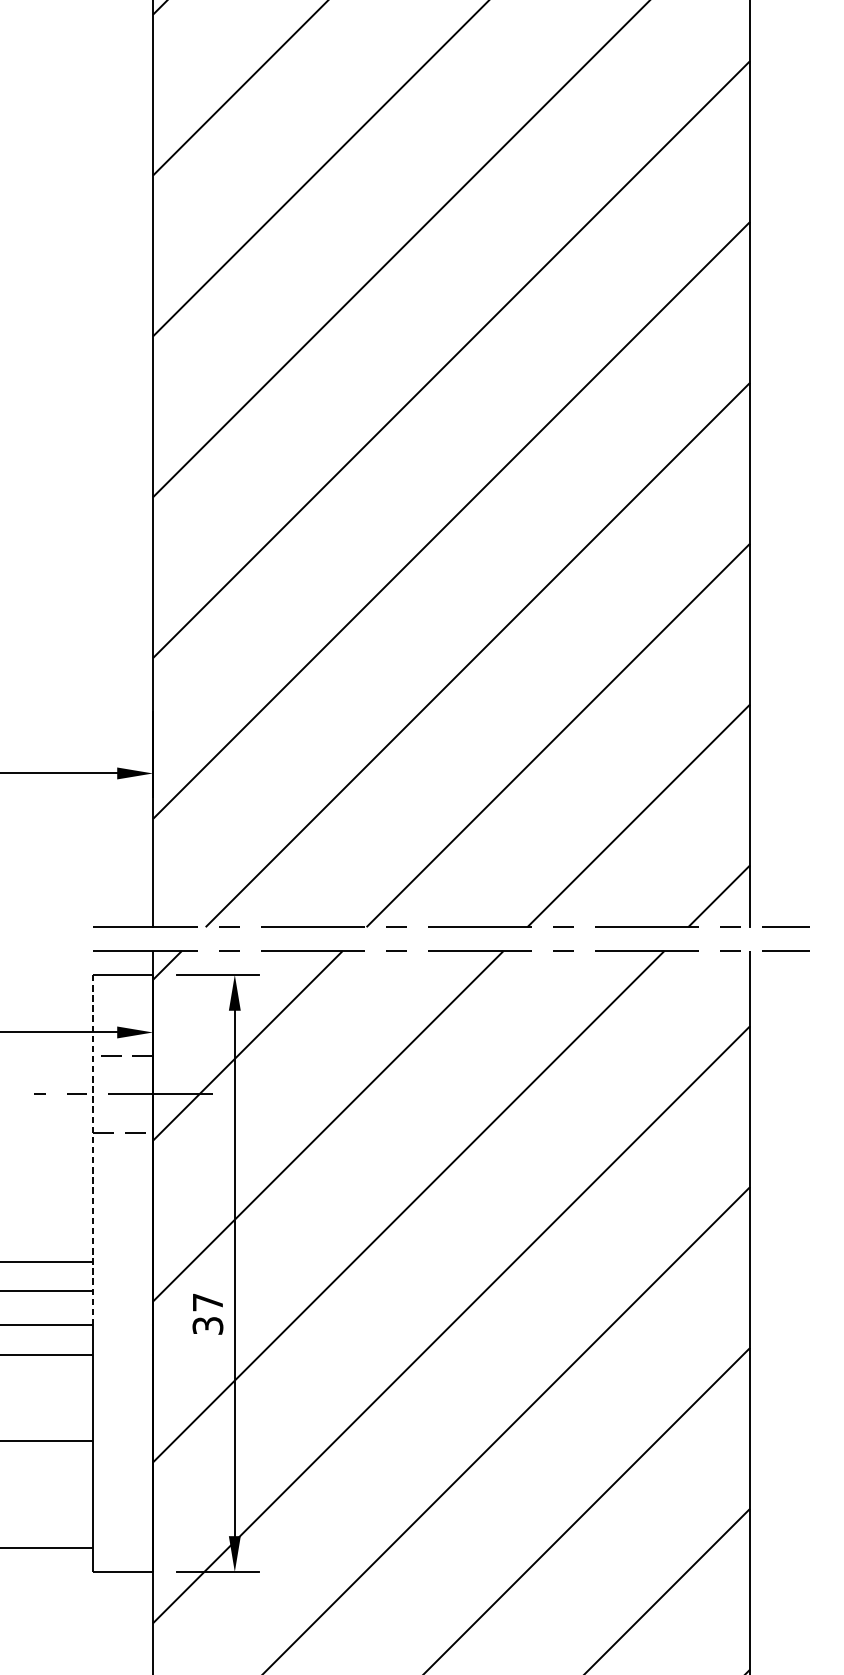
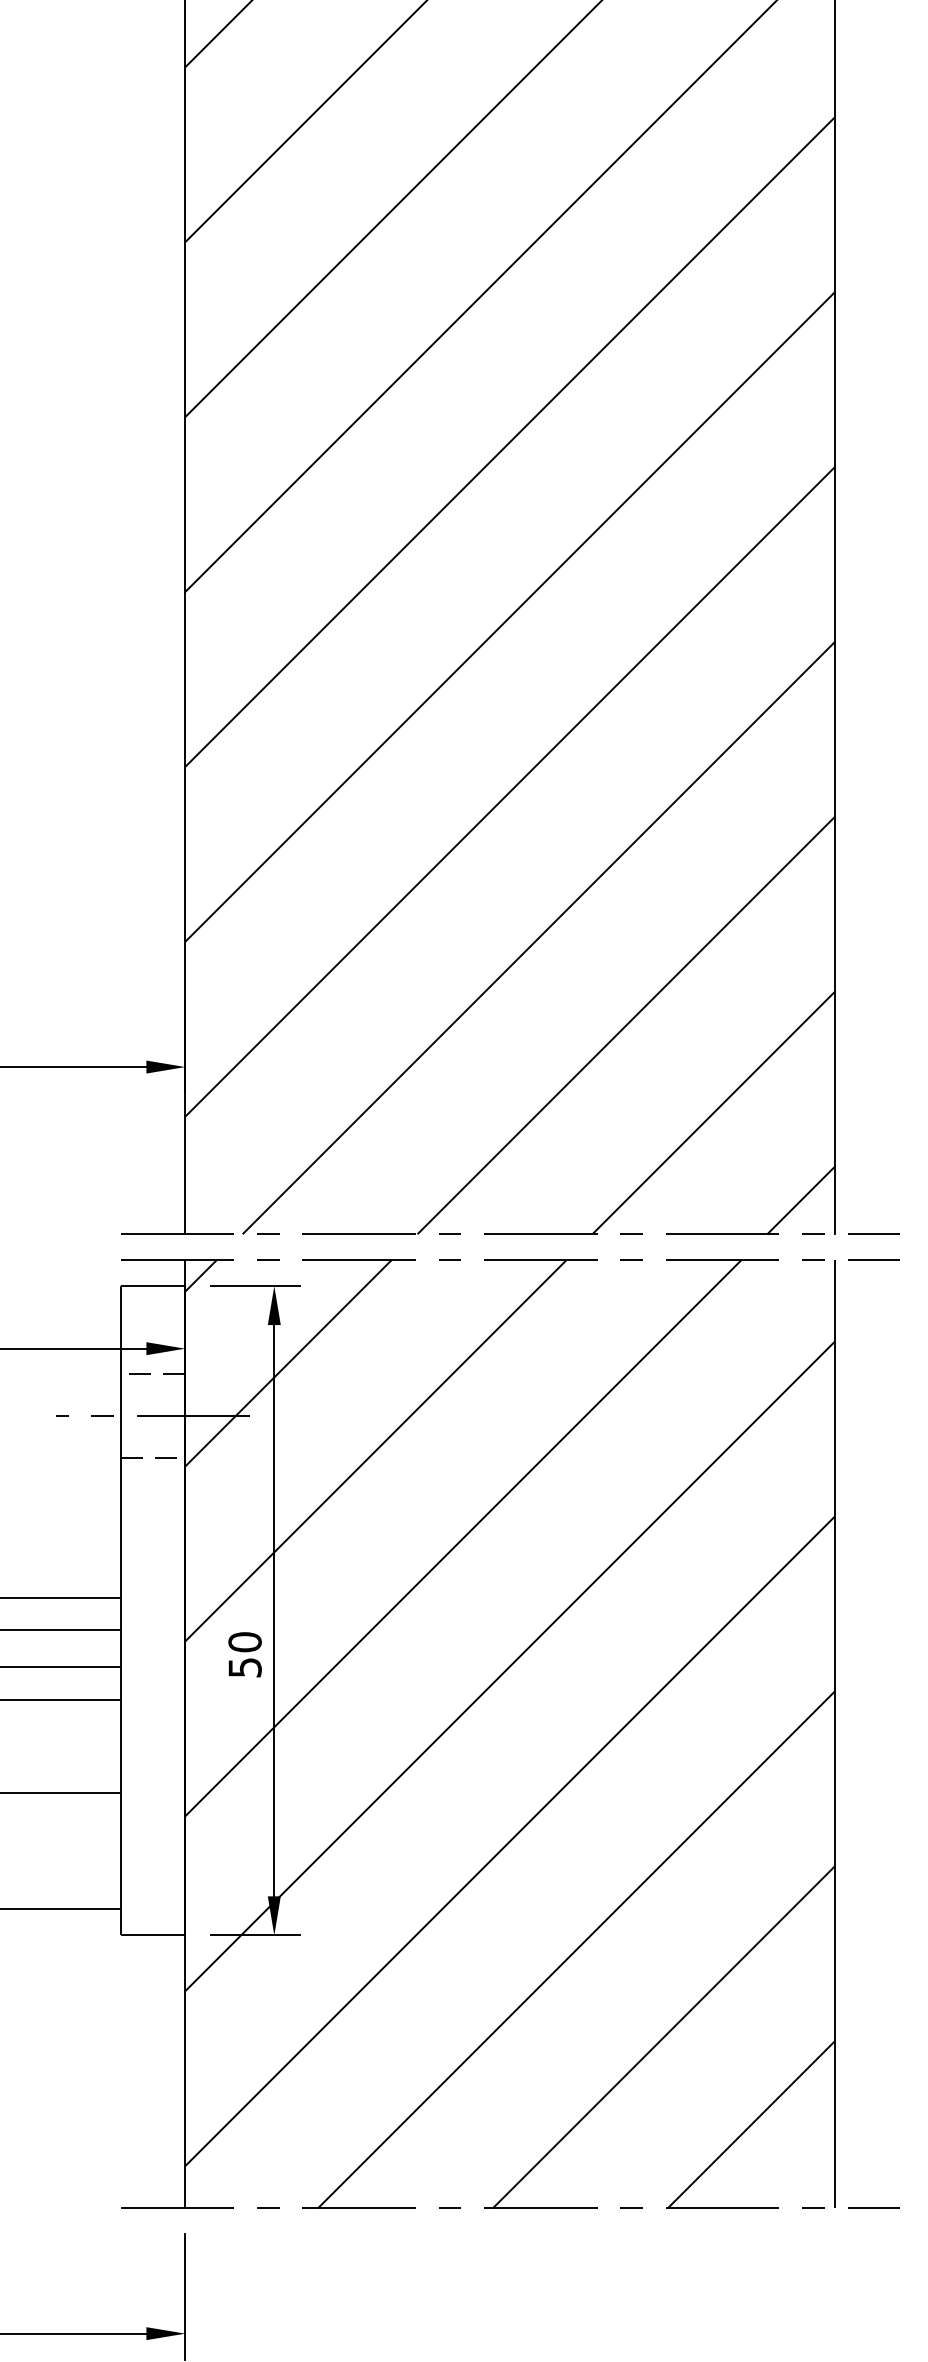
line: (93, 1150) -> (120, 1477), dashed -> solid
text: (207, 1313) -> (244, 1654), 37 -> 50

